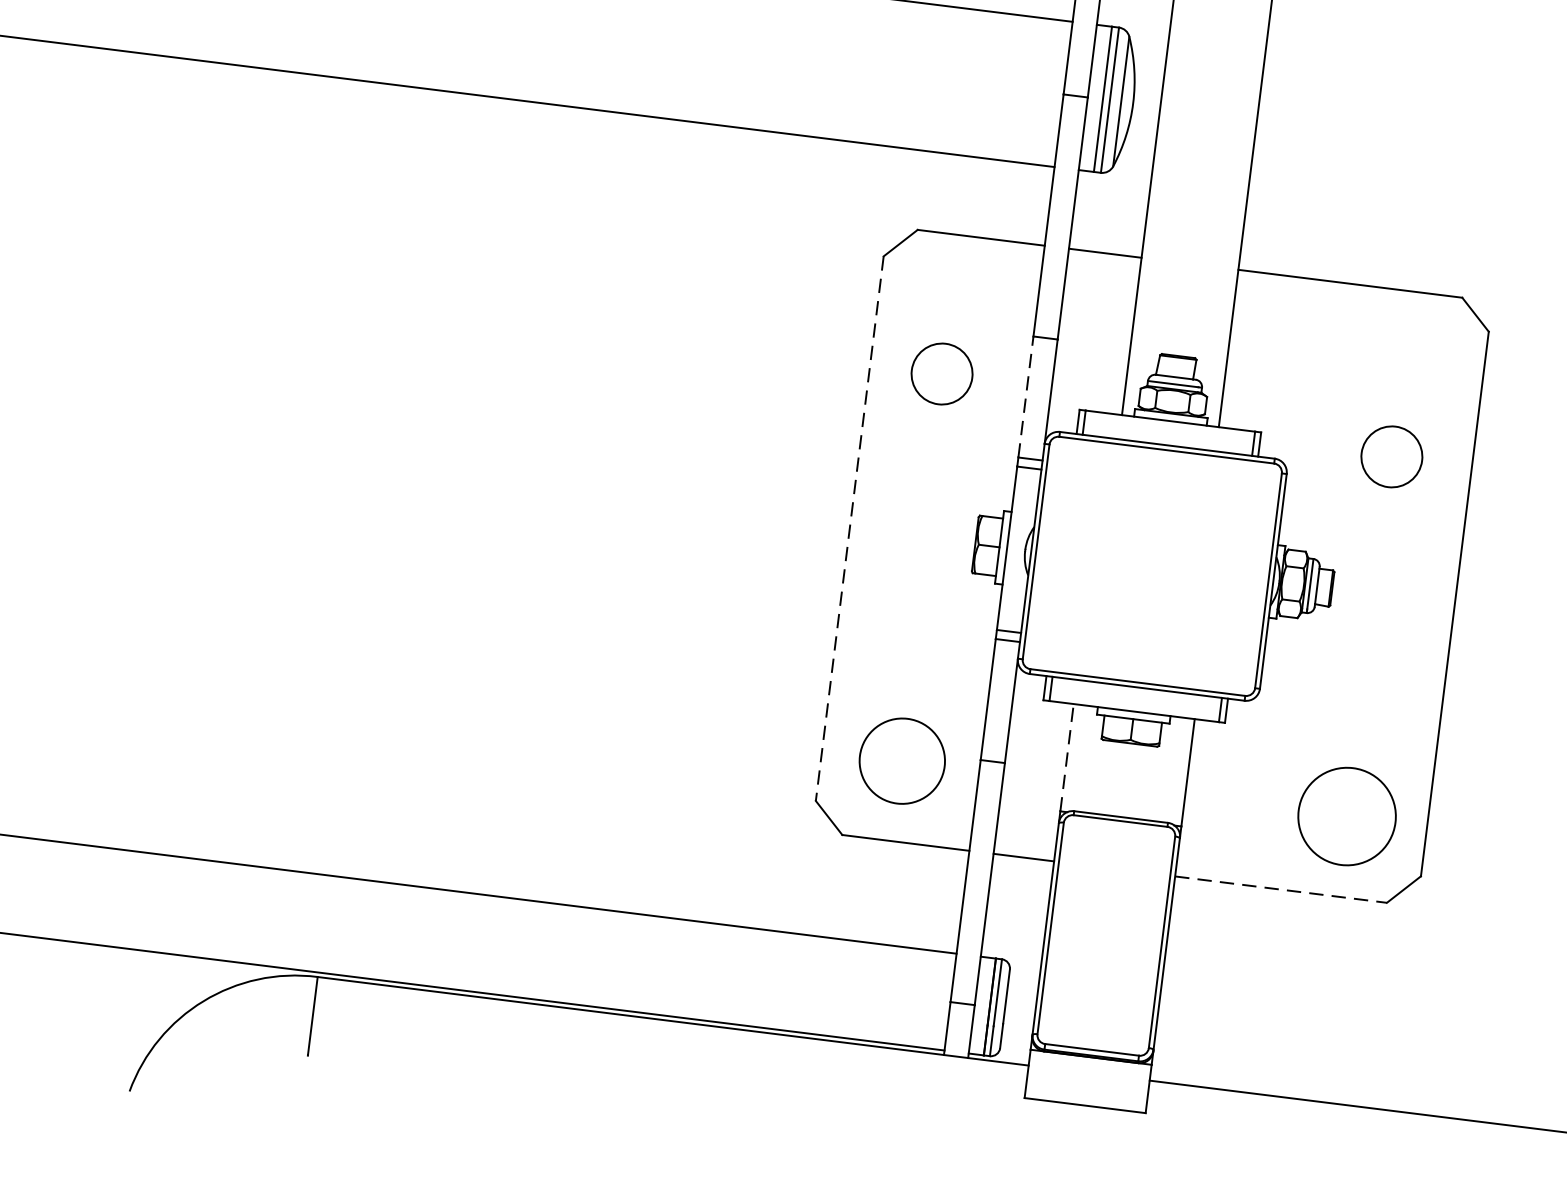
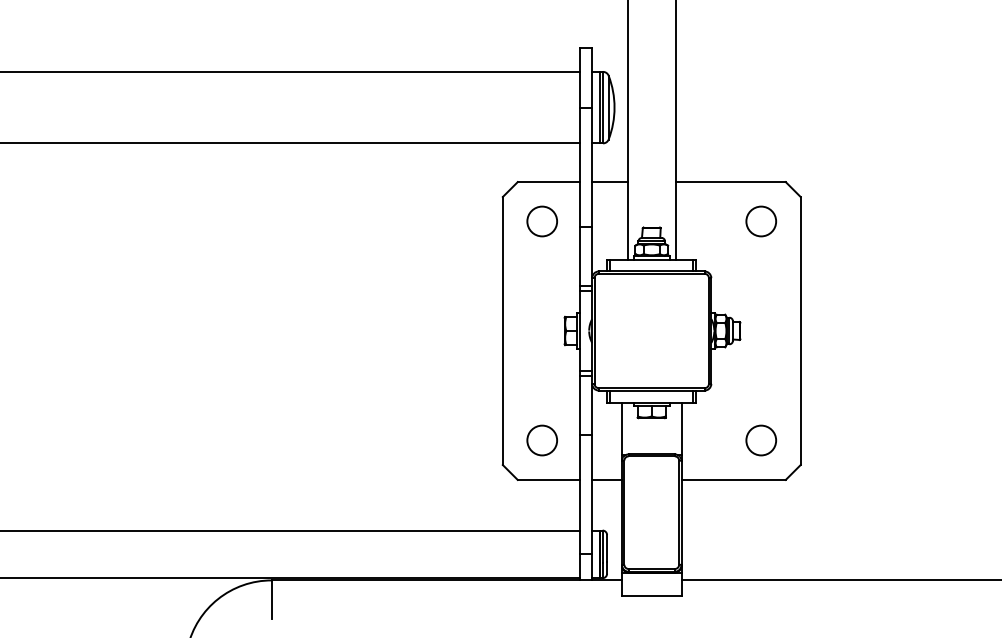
circle: (940, 373) -> (541, 221), moved
line: (1026, 396) -> (580, 256), dashed -> solid
circle: (1392, 456) -> (761, 221), moved
line: (848, 529) -> (502, 331), dashed -> solid
line: (1066, 756) -> (621, 428), dashed -> solid
circle: (900, 760) -> (541, 440), size x0.71
circle: (1347, 816) -> (761, 440), size x0.62
line: (1282, 888) -> (734, 479), dashed -> solid

